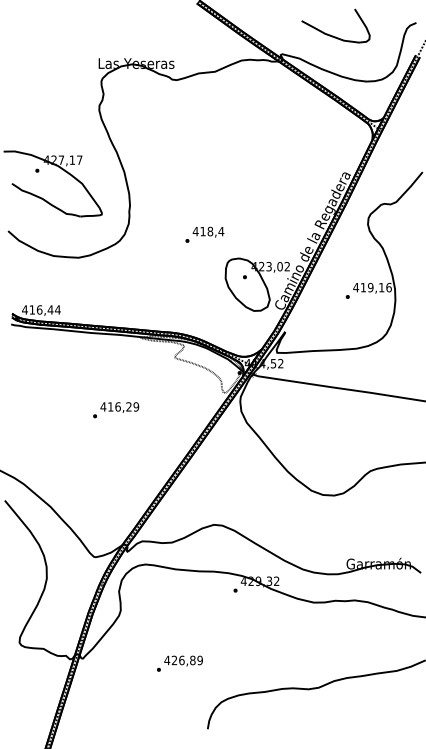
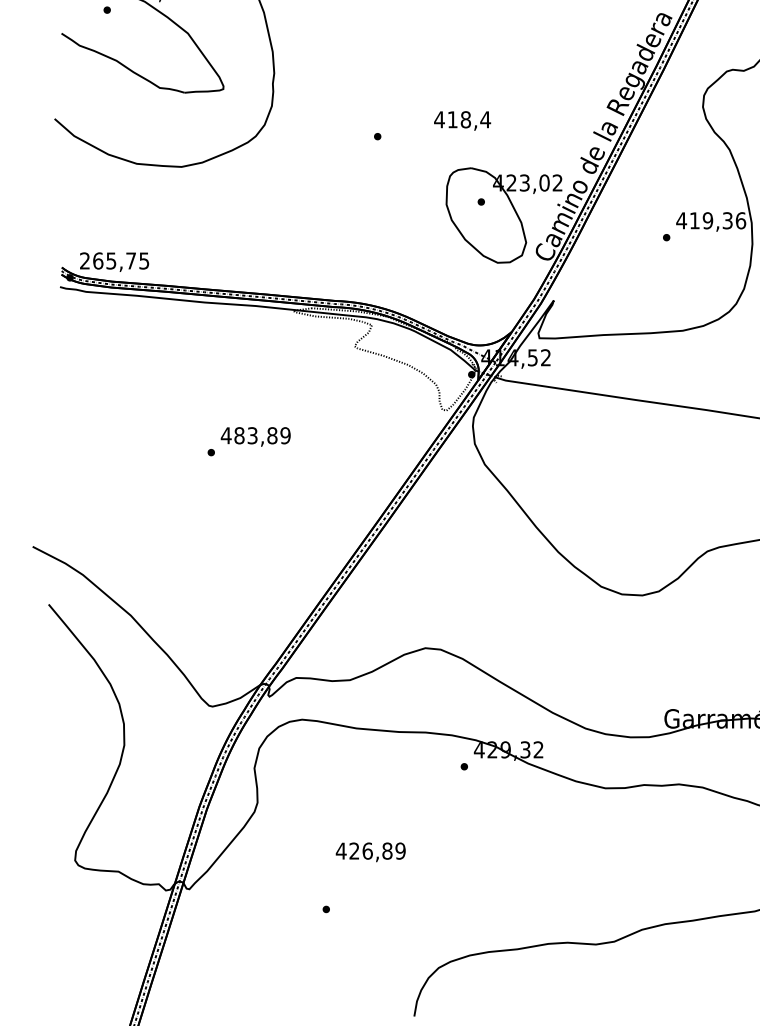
text: (208, 231) -> (462, 119), moved
text: (381, 287) -> (727, 220), 419,16 -> 419,36
text: (41, 309) -> (114, 260), 416,44 -> 265,75
text: (119, 406) -> (255, 434), 416,29 -> 483,89
text: (183, 660) -> (370, 851), moved

